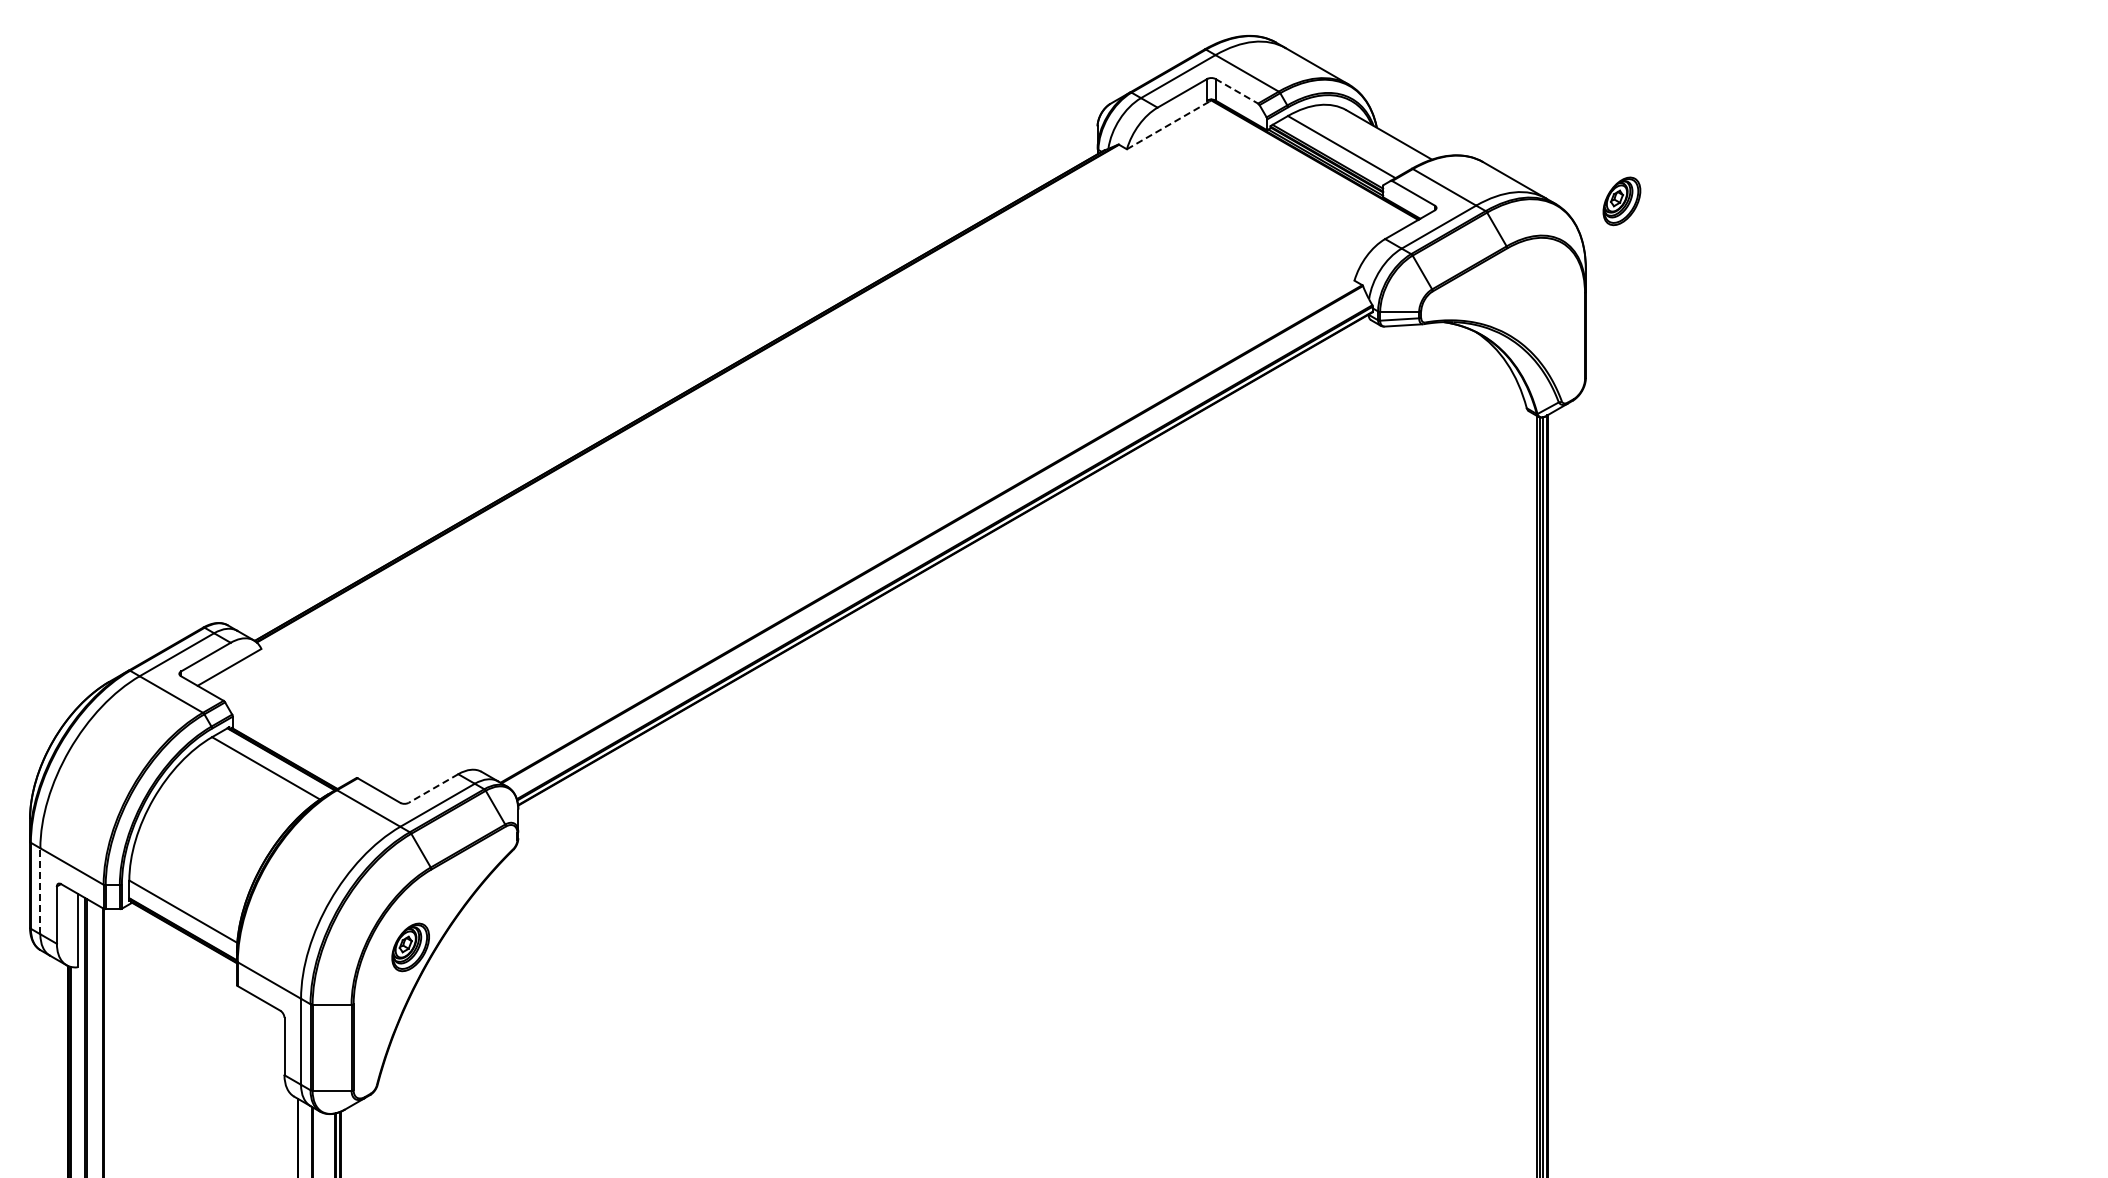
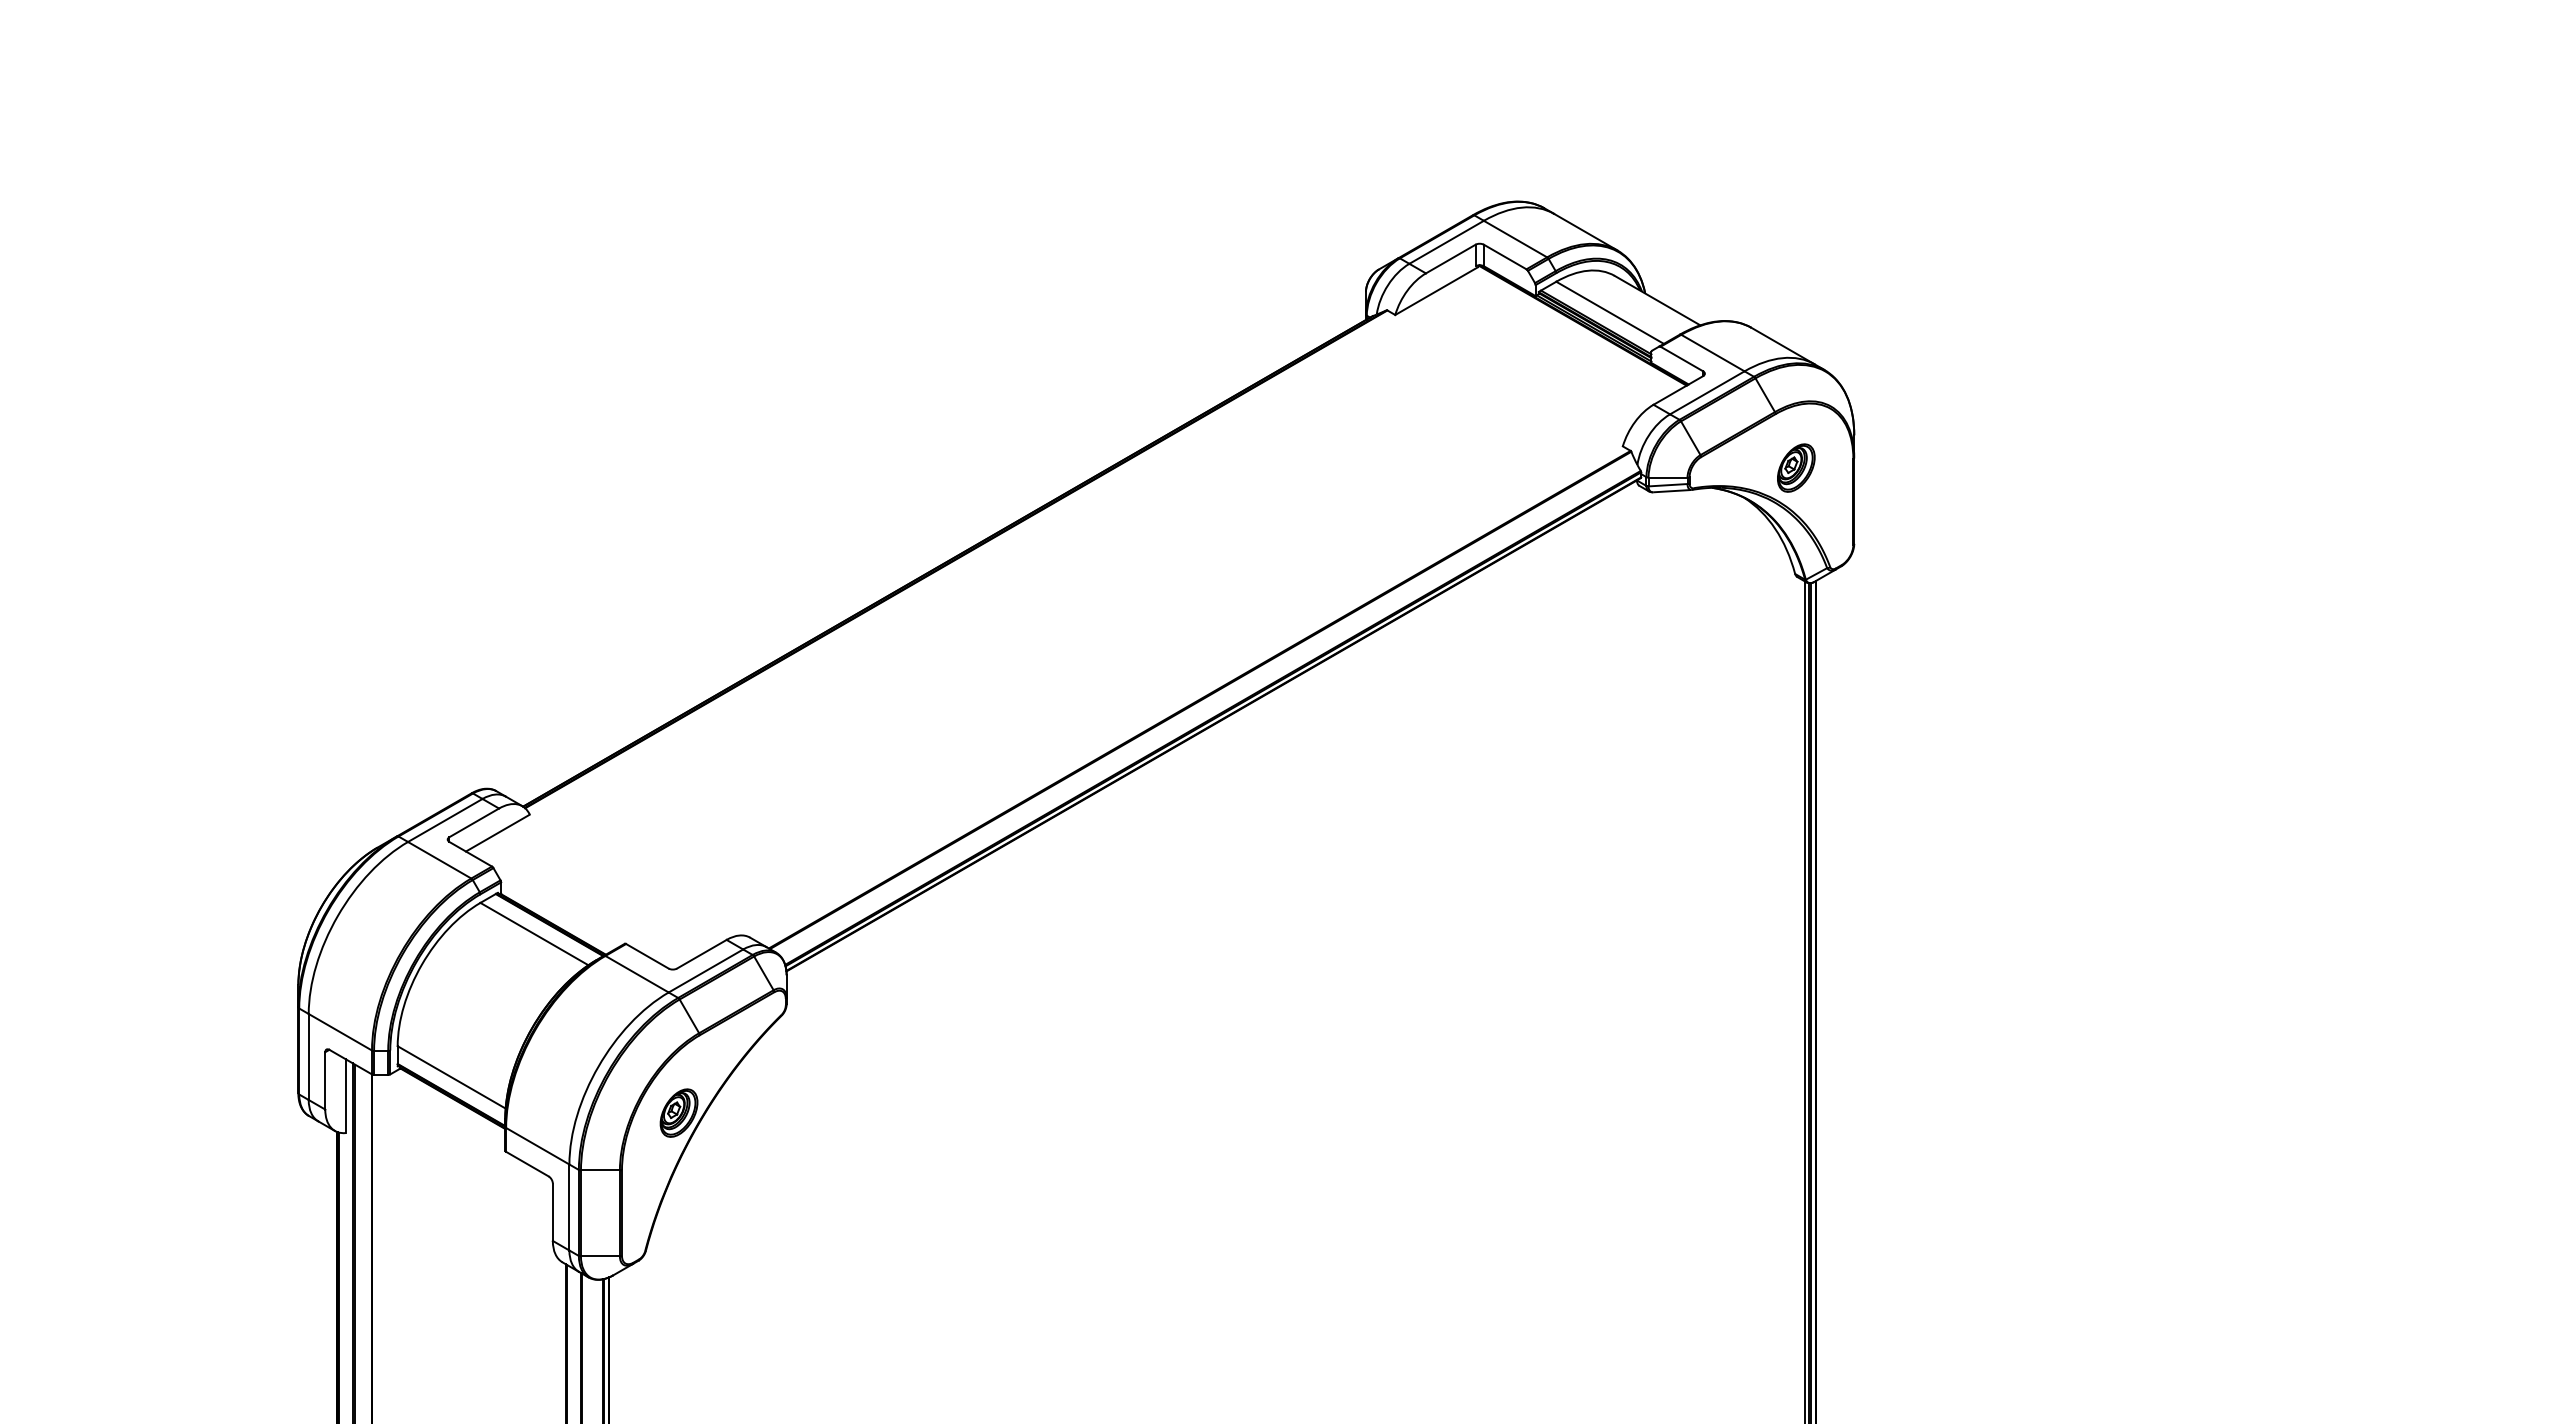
line: (1237, 91) -> (1505, 257), dashed -> solid
line: (1168, 125) -> (1436, 291), dashed -> solid
part: (1622, 200) -> (1796, 467), moved
line: (433, 788) -> (701, 954), dashed -> solid
line: (40, 890) -> (308, 1056), dashed -> solid

